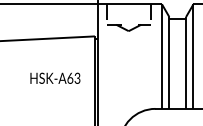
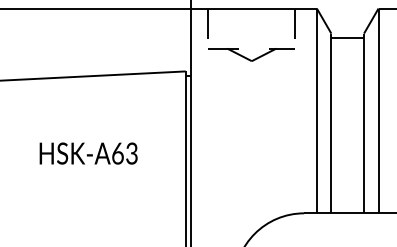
text: (55, 77) -> (88, 151), moved

